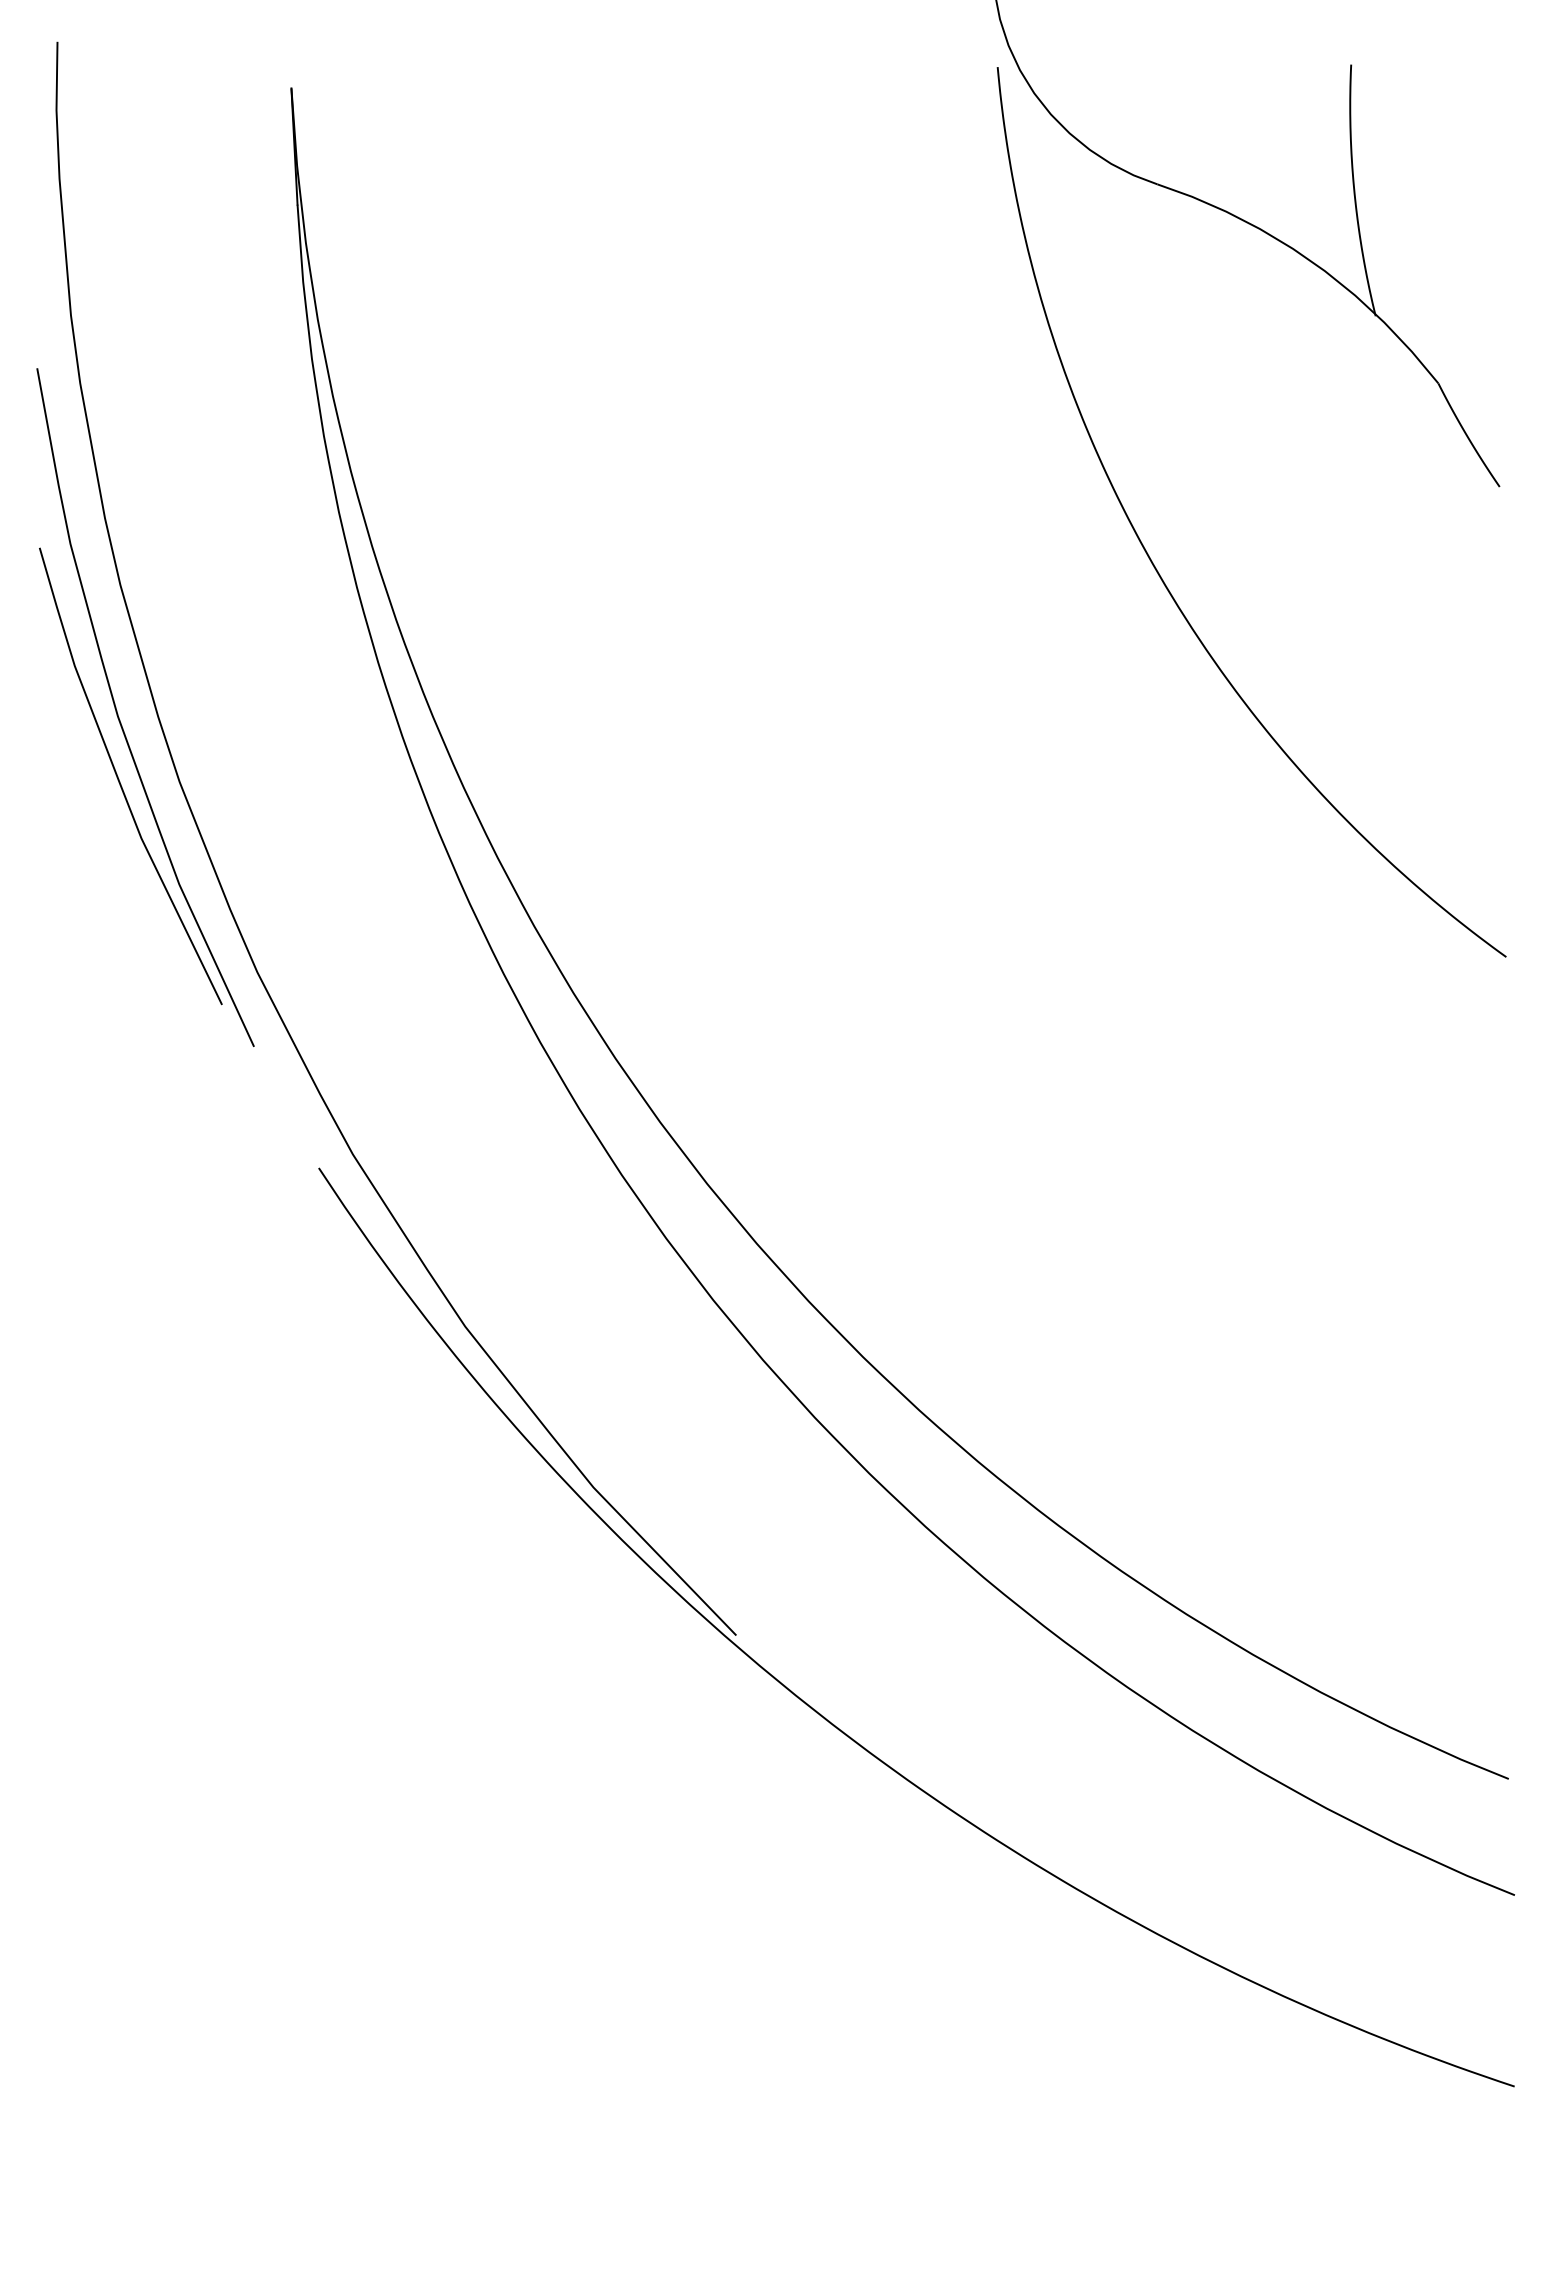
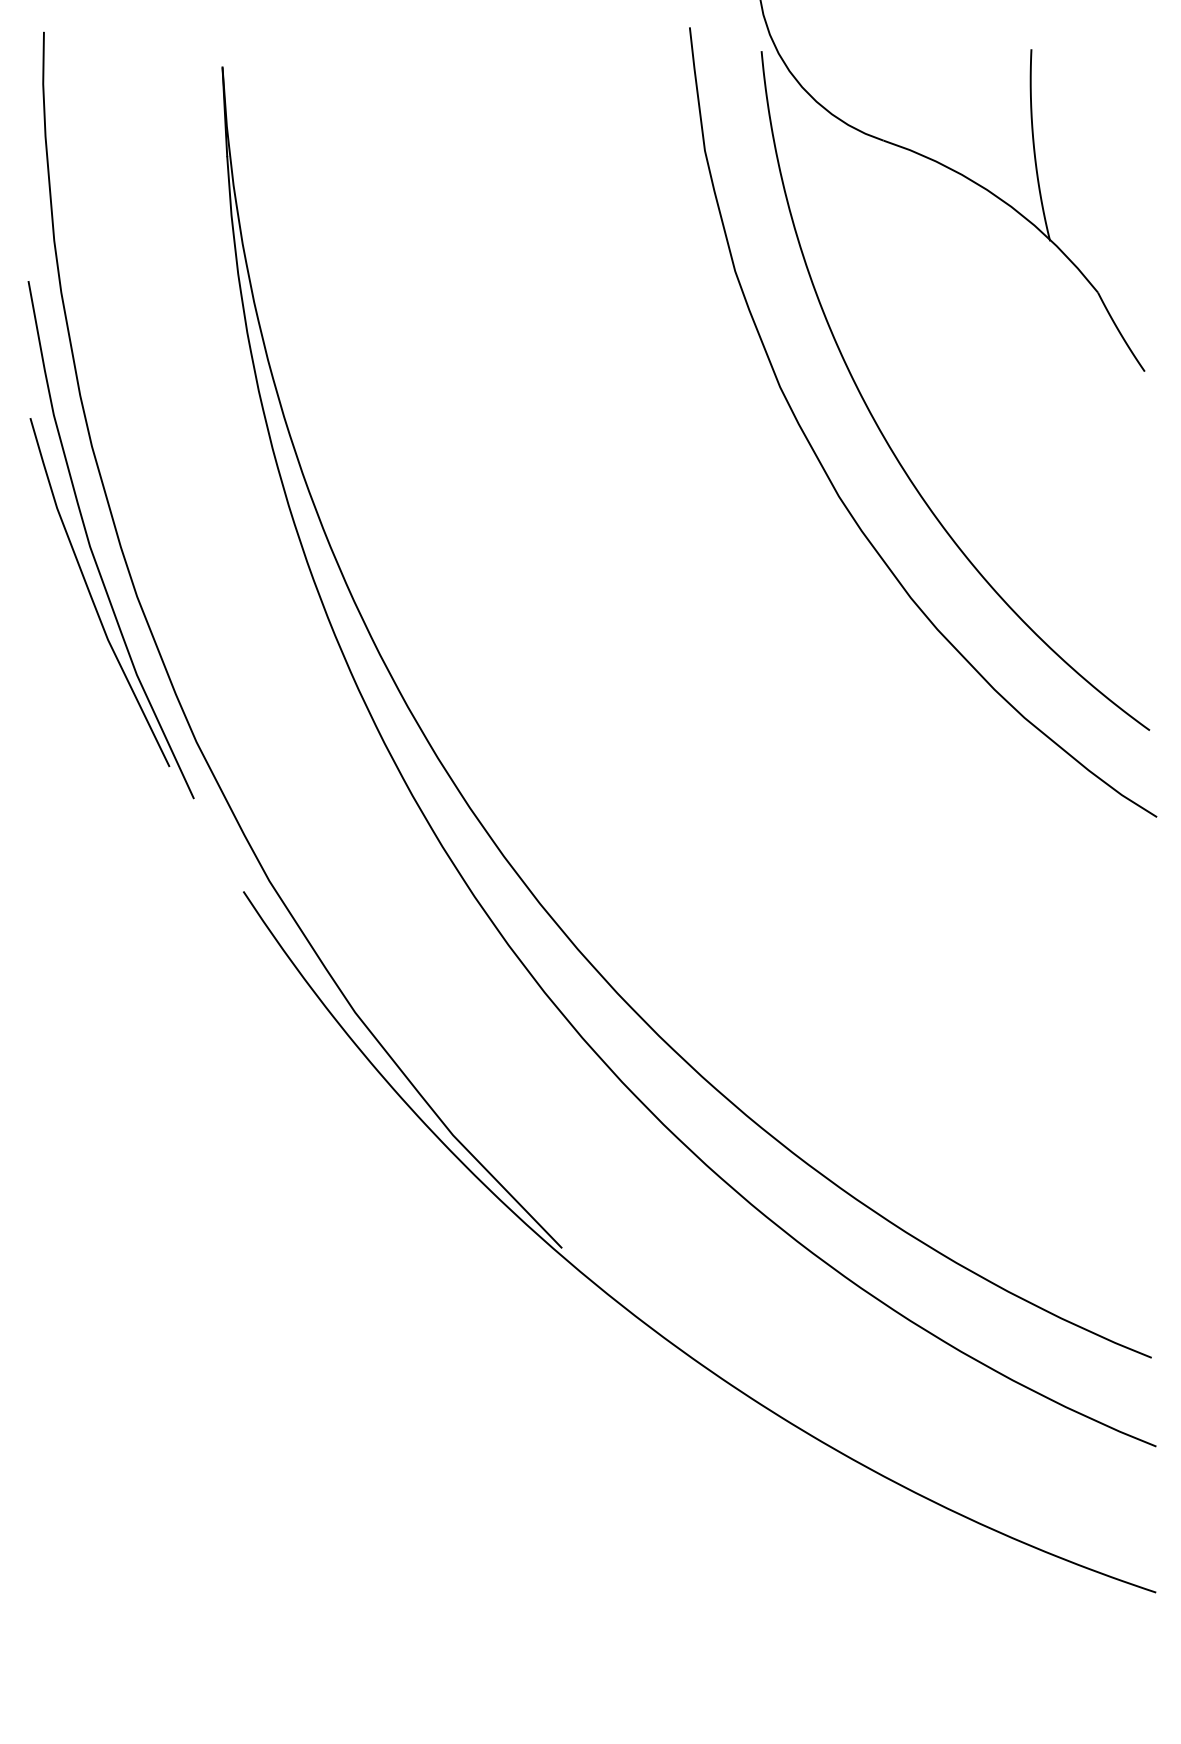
curve: (1086, 625) -> (829, 477), added

